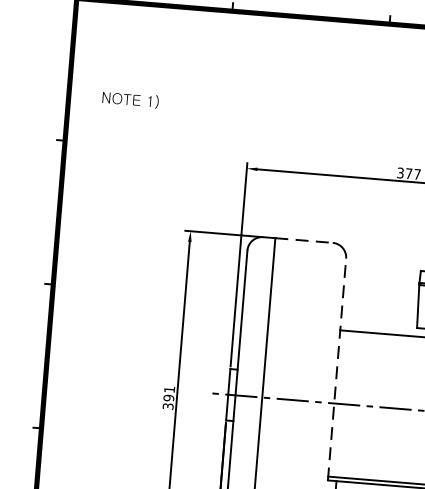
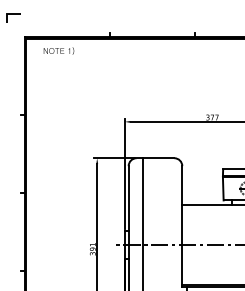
text: (129, 98) -> (58, 50), moved
line: (303, 240) -> (158, 158), dashed -> solid
line: (337, 367) -> (182, 225), dashed -> solid

